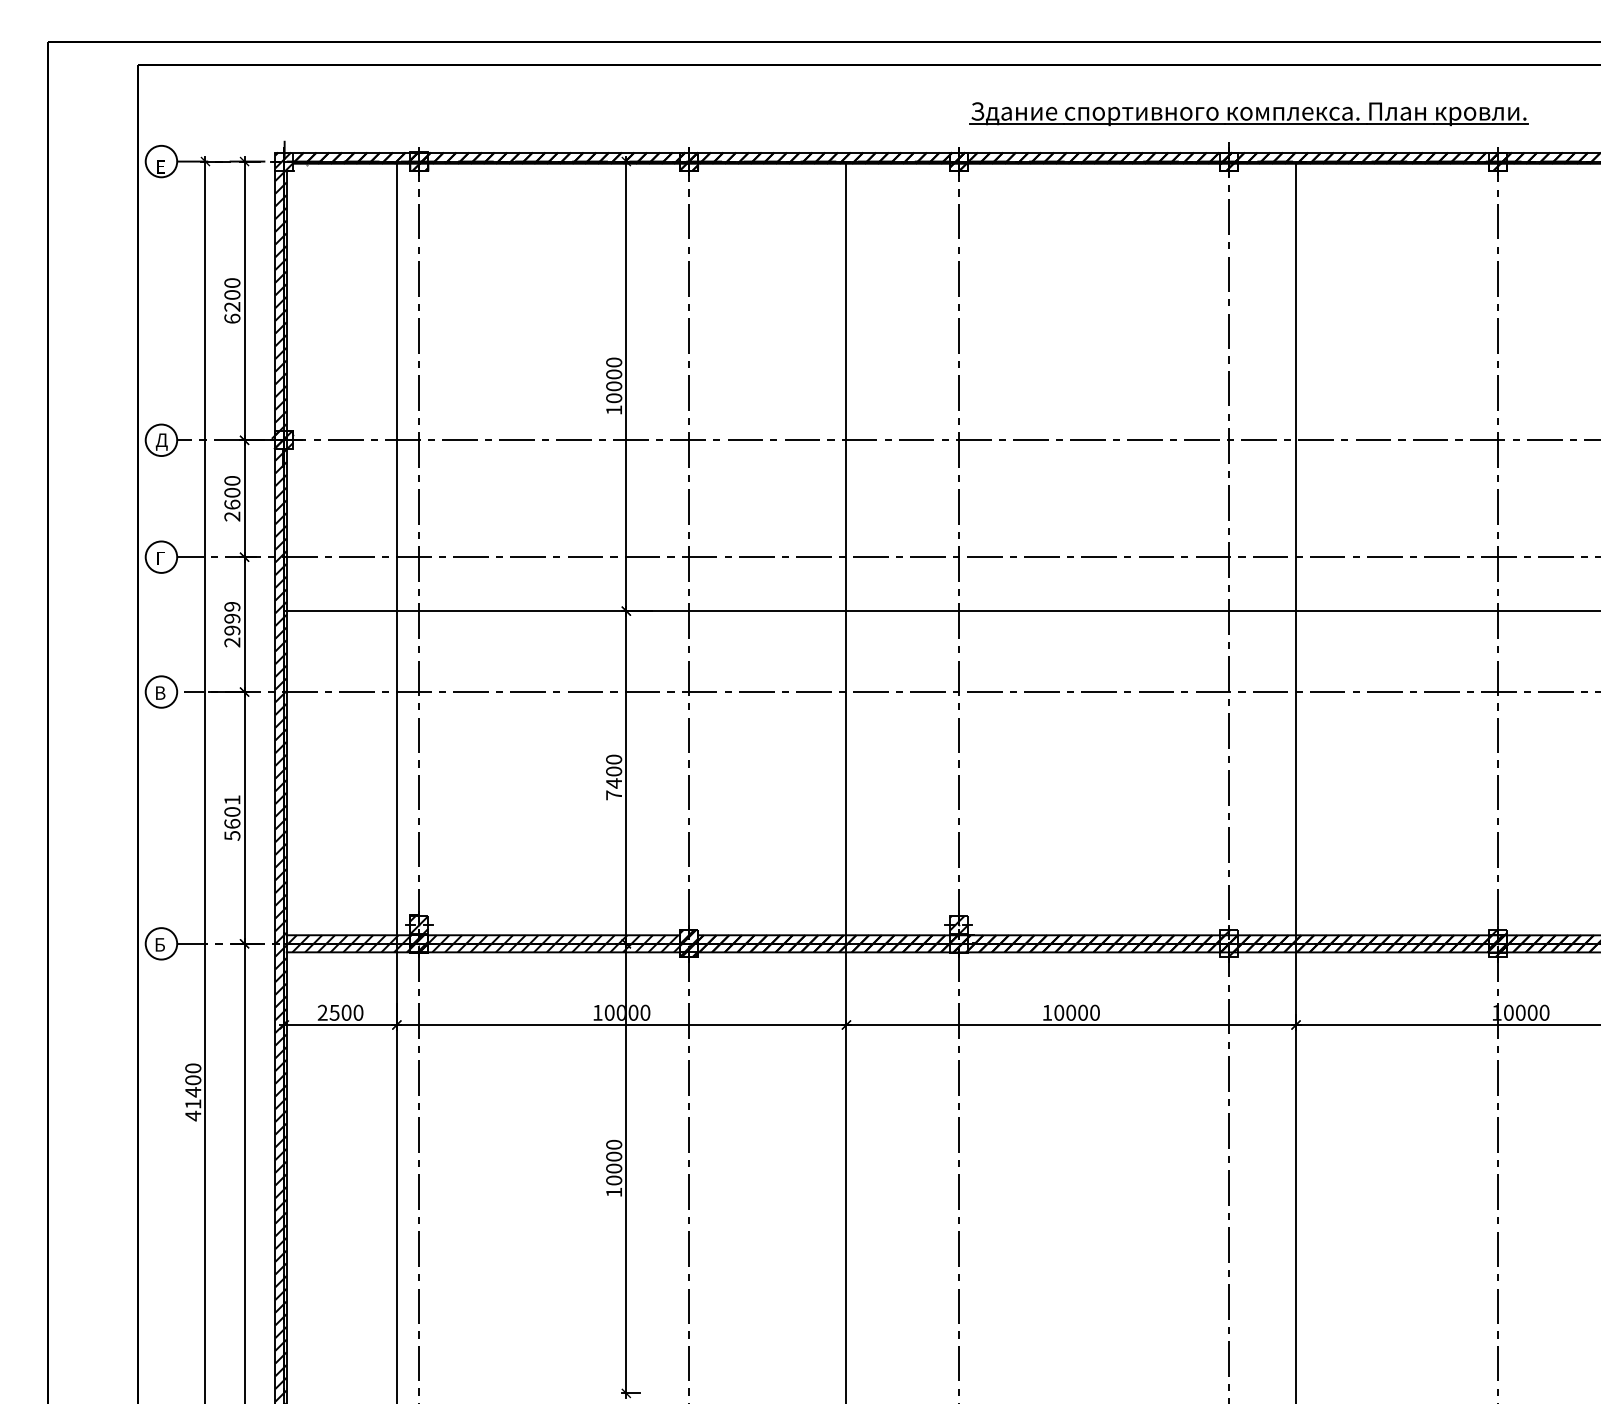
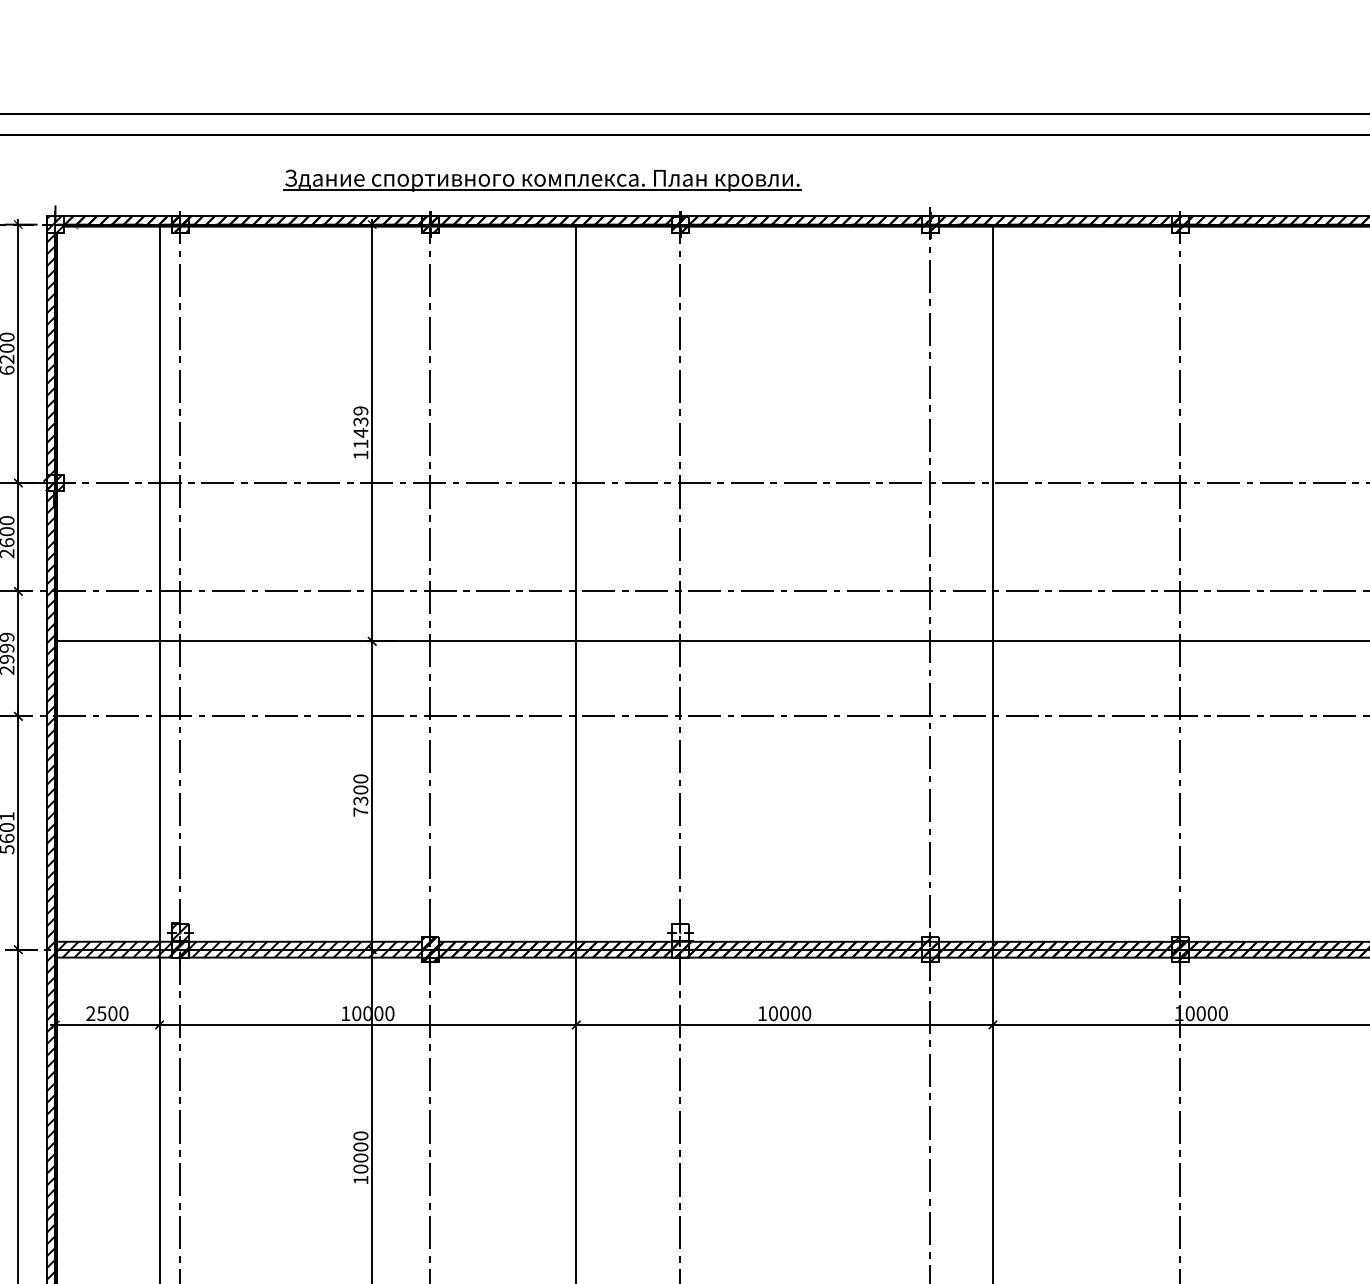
part: (1248, 114) -> (541, 181), moved
text: (614, 380) -> (361, 427), 10000 -> 11439
text: (614, 783) -> (361, 801), 7400 -> 7300
hatch: (958, 925) -> (680, 932), removed

